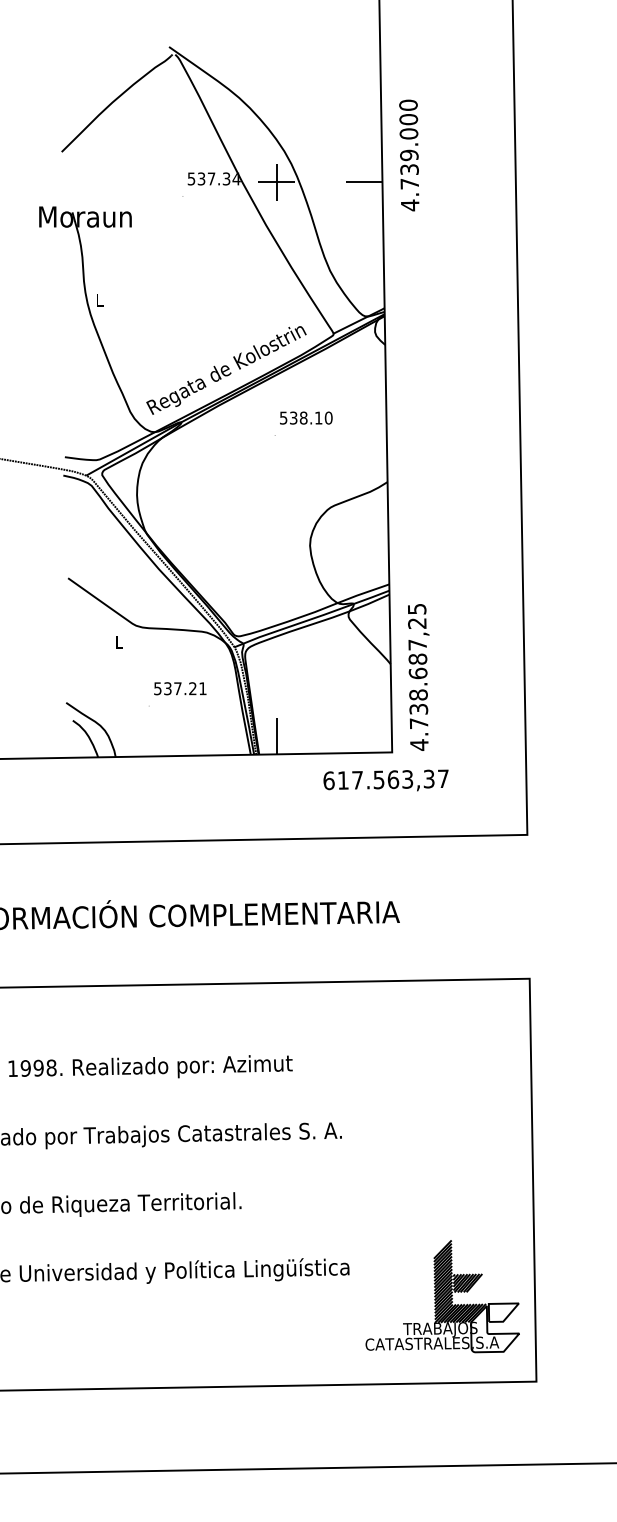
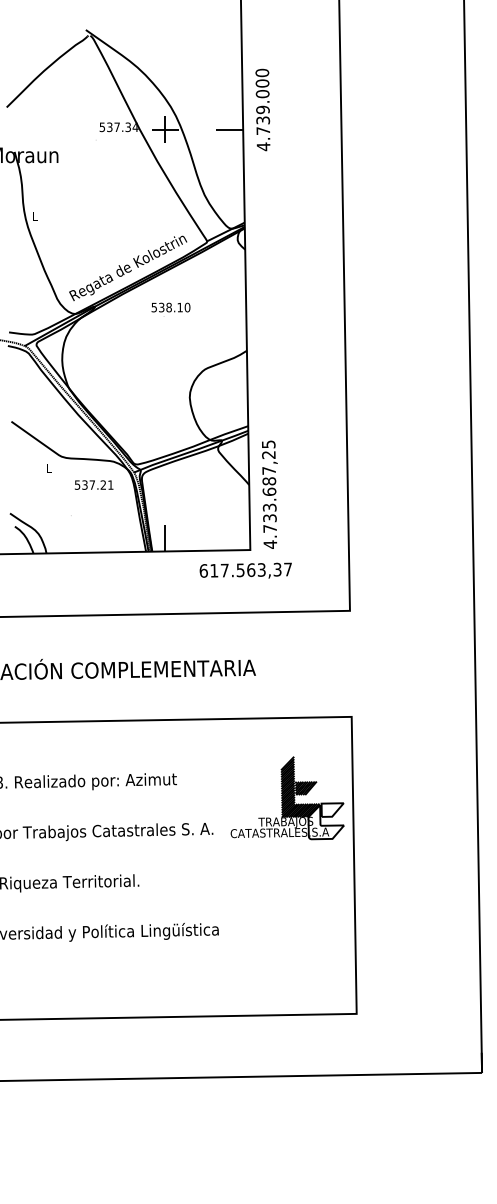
text: (305, 417) -> (170, 307), moved
text: (180, 687) -> (94, 484), moved
text: (418, 694) -> (269, 507), 4.738.687,25 -> 4.733.687,25
part: (442, 1296) -> (287, 798), moved

